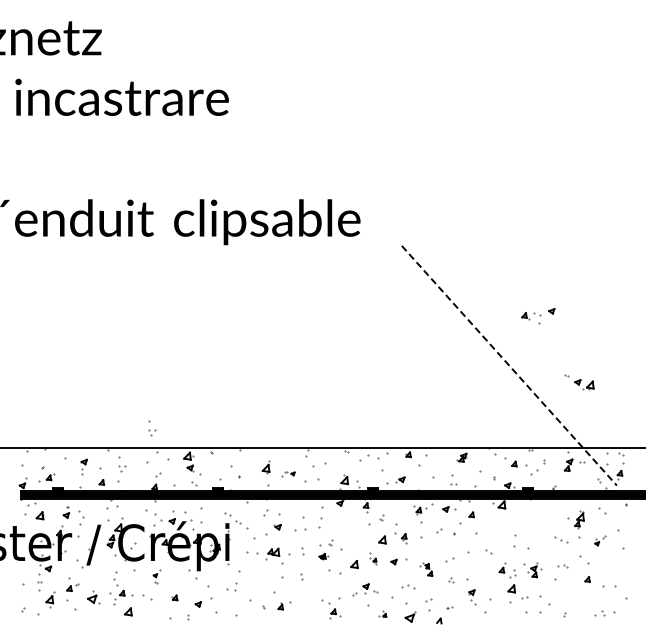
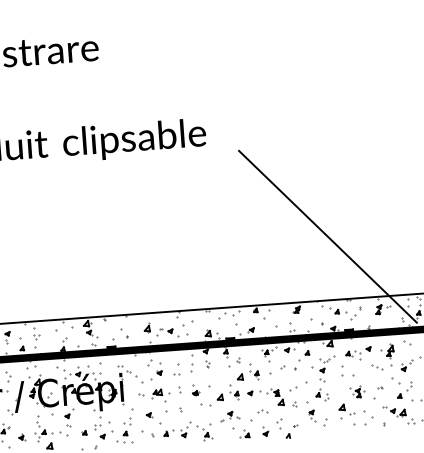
part: (538, 316) -> (358, 353), moved
line: (509, 365) -> (328, 236), dashed -> solid
part: (579, 382) -> (394, 411), moved
part: (152, 428) -> (58, 304), removed
part: (288, 473) -> (164, 331), size x1.67
part: (340, 520) -> (207, 364), added
part: (300, 530) -> (177, 374), size x0.62
part: (496, 531) -> (327, 364), added
part: (600, 540) -> (407, 365), size x1.43
part: (330, 542) -> (200, 382), removed
part: (252, 553) -> (141, 394), size x0.62
part: (372, 558) -> (233, 391), size x1.67
part: (563, 566) -> (380, 387), size x0.62
part: (600, 567) -> (408, 386), added
part: (425, 569) -> (274, 397), size x1.67
part: (507, 570) -> (322, 394), moved
part: (156, 576) -> (69, 417), size x1.67
part: (261, 580) -> (149, 414), added
part: (192, 591) -> (97, 427), added
part: (92, 597) -> (21, 437), size x0.62
part: (307, 603) -> (186, 429), added
part: (227, 606) -> (125, 436), added
part: (487, 606) -> (324, 422), size x0.62
part: (410, 612) -> (265, 431), size x0.62
part: (382, 613) -> (244, 433), size x1.67

